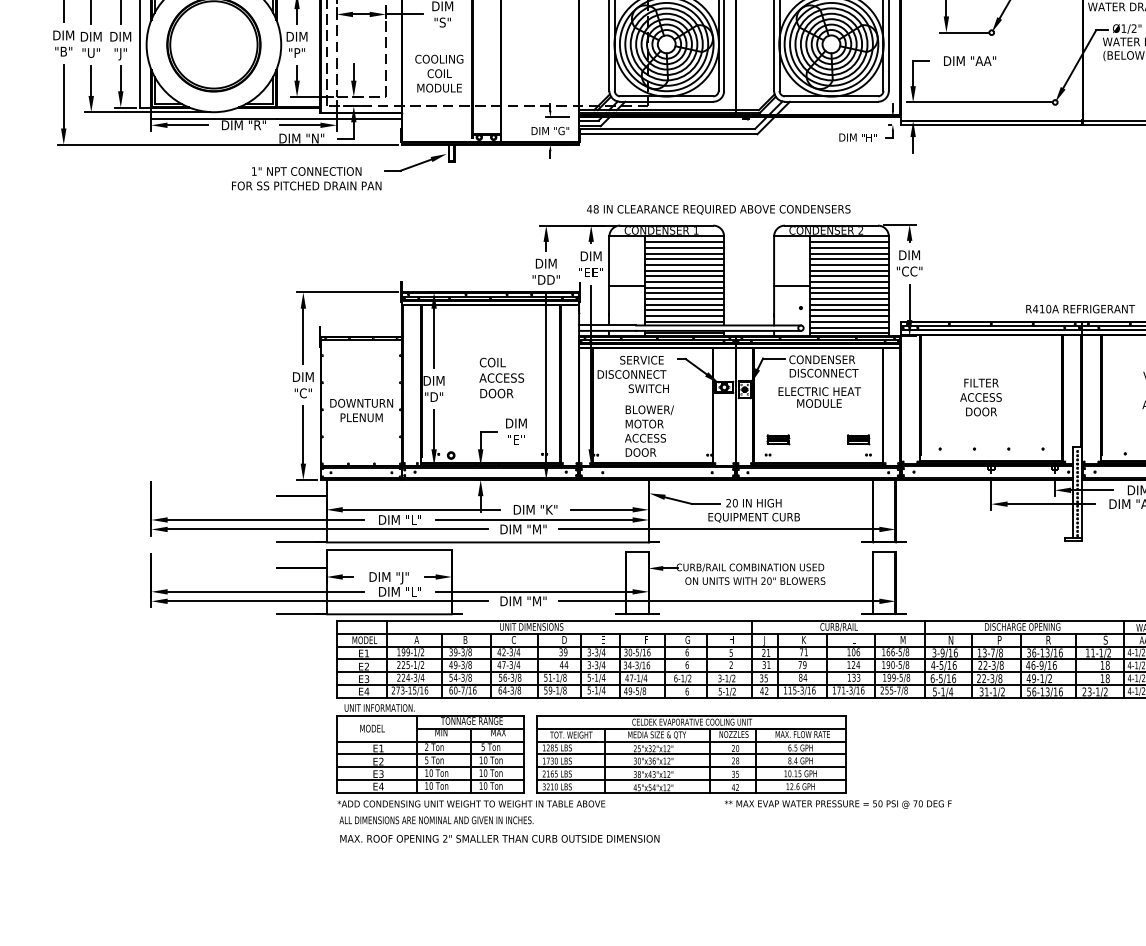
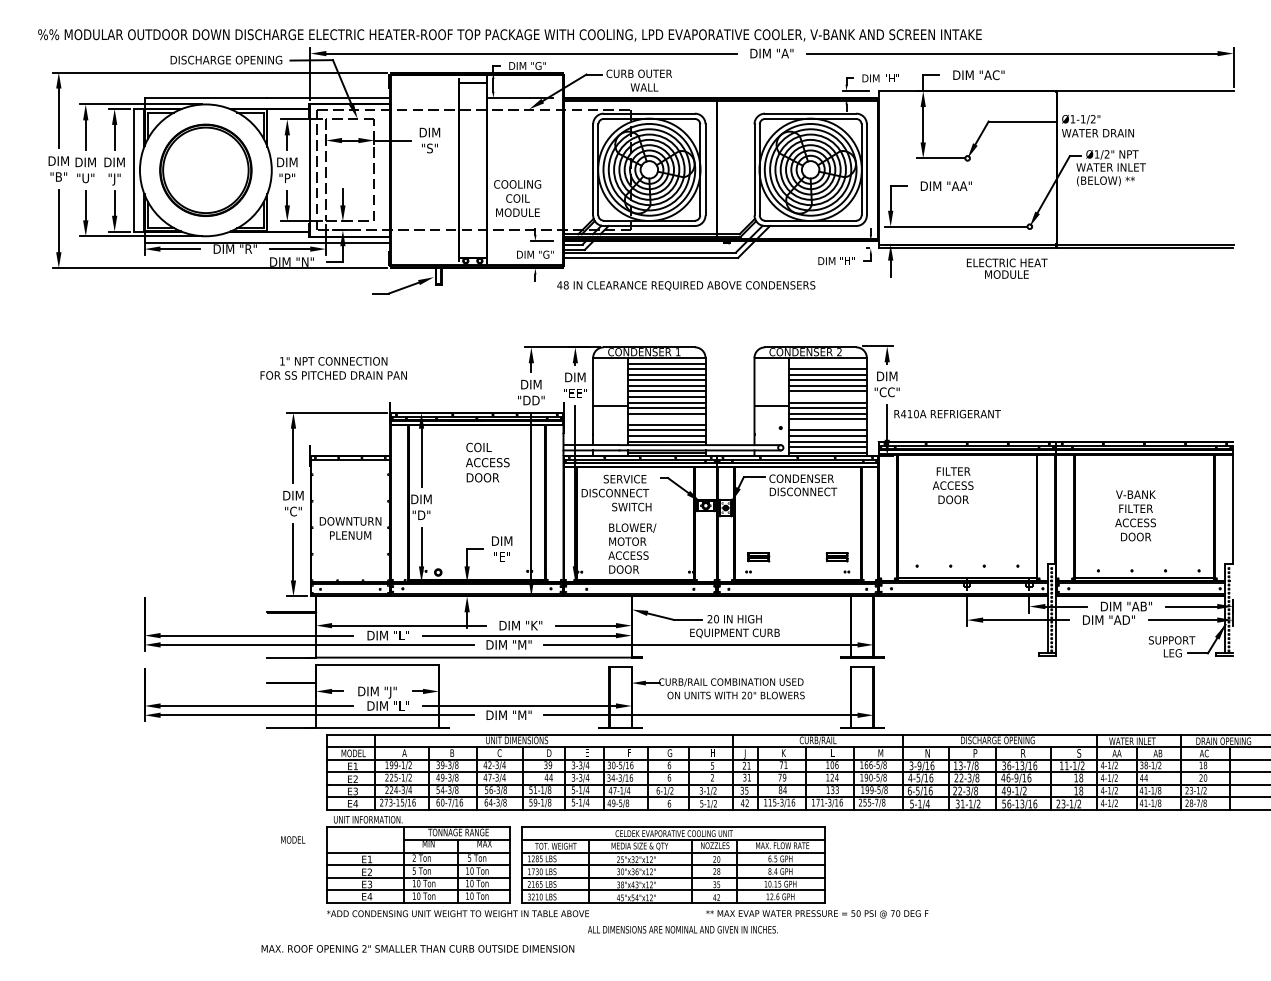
text: (439, 73) -> (517, 198), moved
text: (306, 178) -> (333, 368), moved
text: (718, 209) -> (686, 285), moved
line: (848, 242) -> (827, 363), removed
line: (848, 275) -> (827, 396), removed
line: (684, 299) -> (666, 419), removed
line: (848, 304) -> (827, 424), removed
text: (1080, 309) -> (947, 414), moved
text: (501, 377) -> (487, 462), moved
text: (819, 397) -> (1006, 268), moved
text: (980, 397) -> (952, 485), moved
text: (372, 728) -> (293, 839), moved
text: (436, 820) -> (682, 929), moved
text: (499, 838) -> (417, 948), moved

